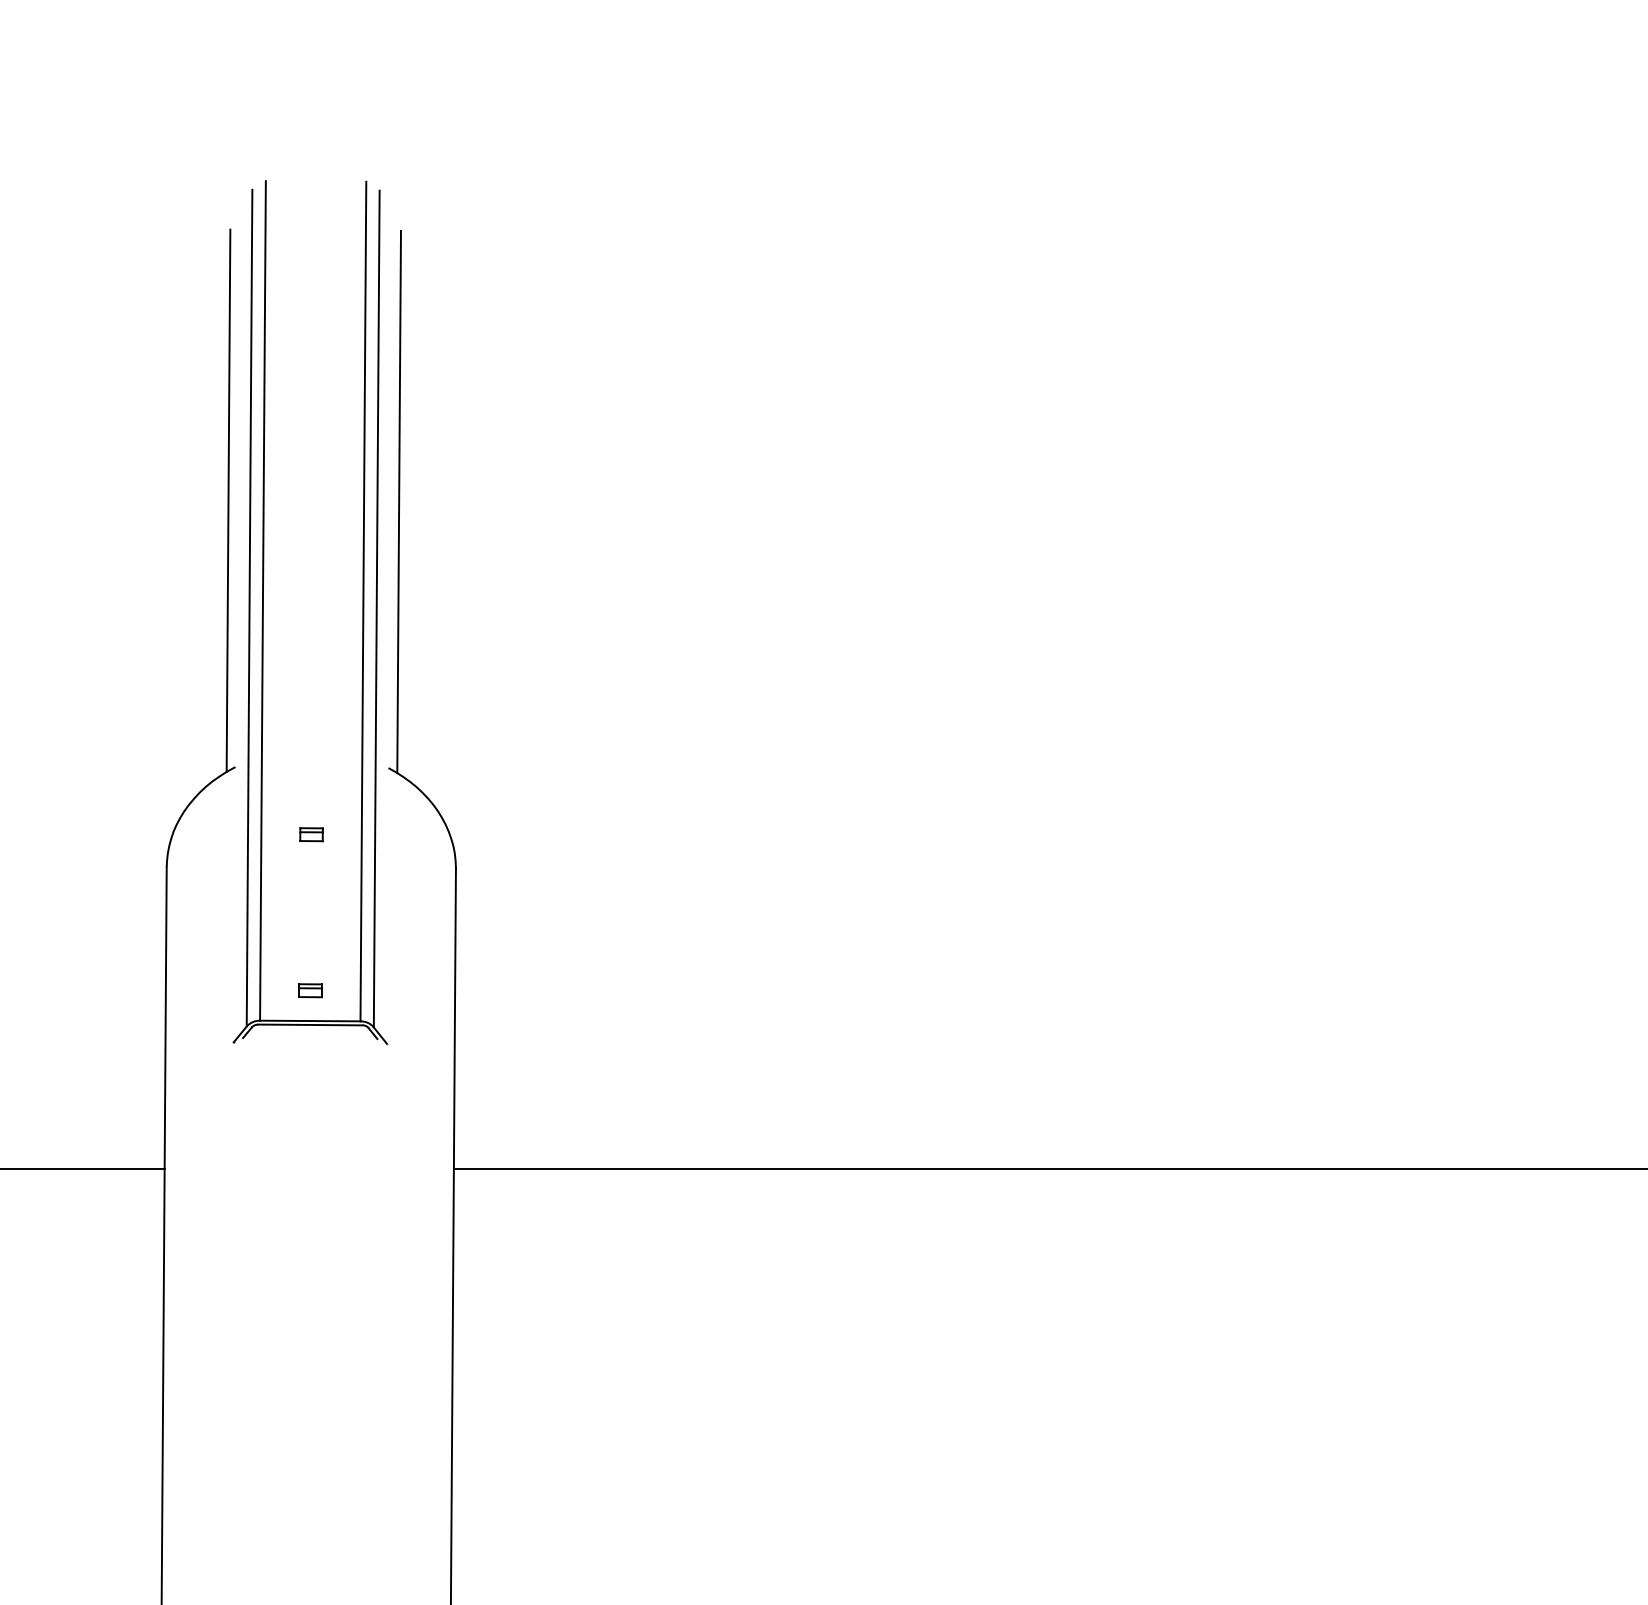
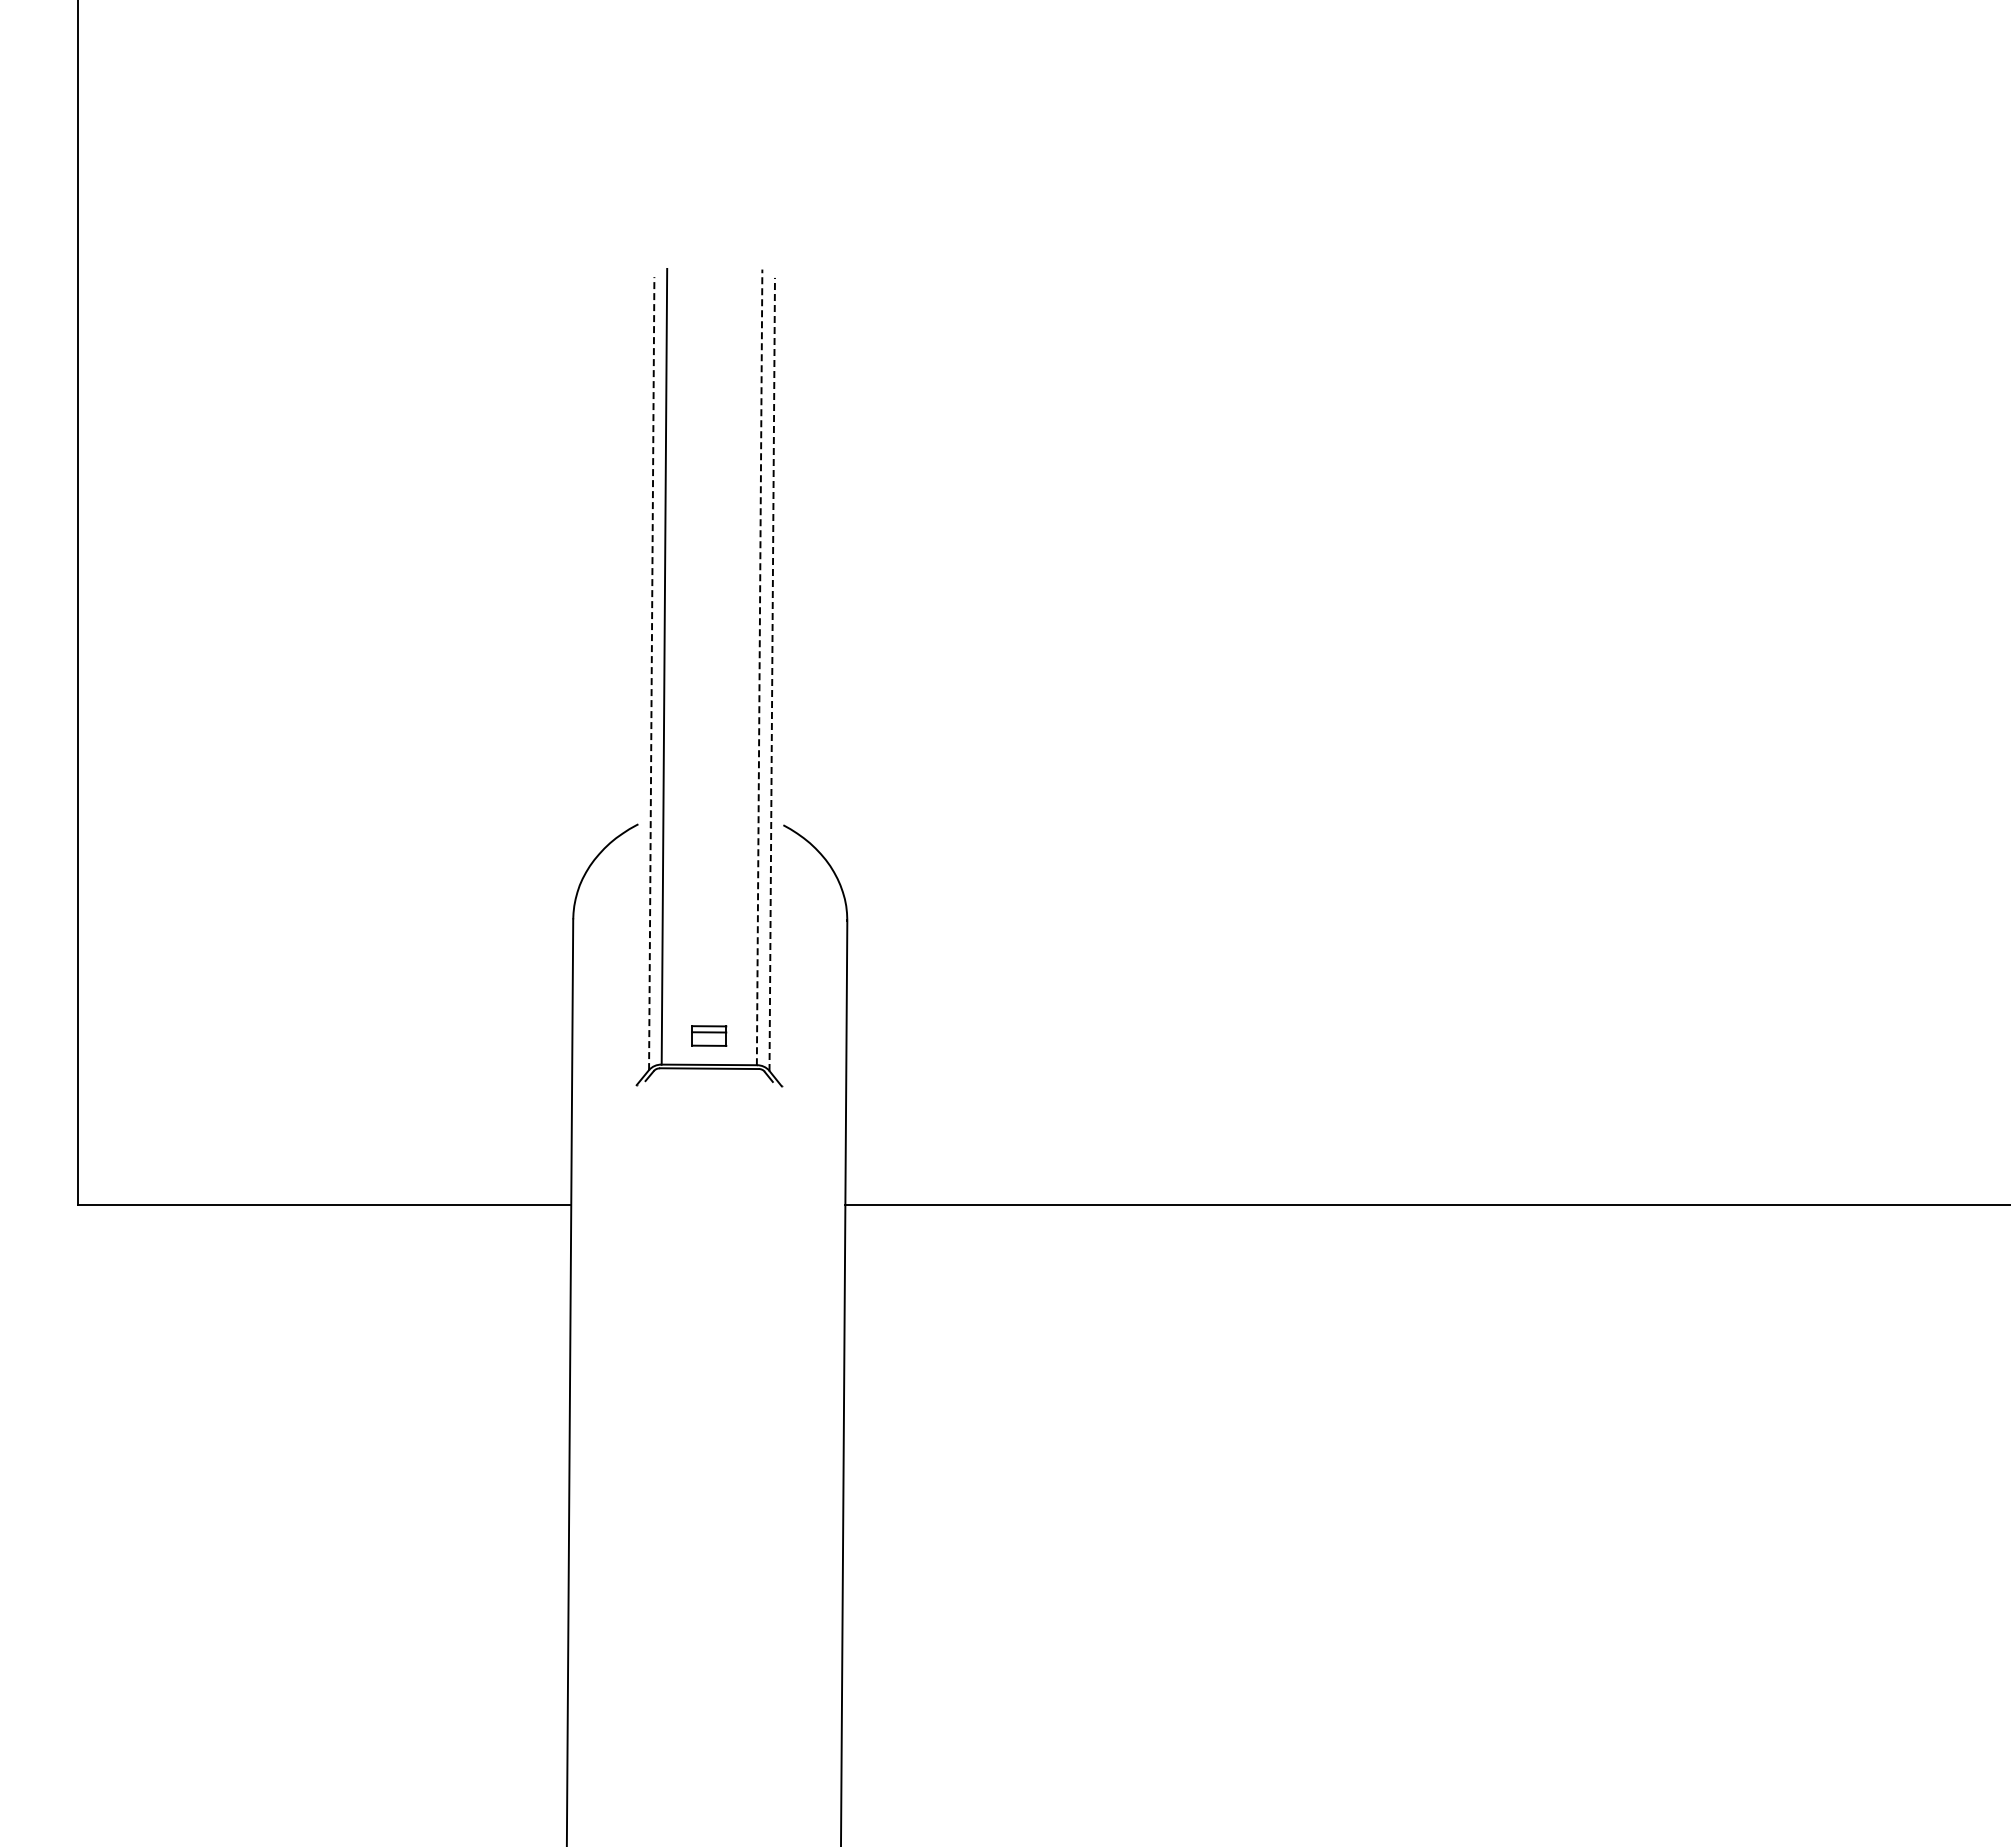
line: (228, 500) -> (631, 571), removed
line: (399, 501) -> (793, 572), removed
line: (363, 601) -> (759, 667), solid -> dashed
line: (249, 608) -> (651, 673), solid -> dashed
line: (376, 609) -> (772, 674), solid -> dashed
part: (311, 834) -> (710, 888), removed
part: (310, 991) -> (709, 1036), size x1.6

